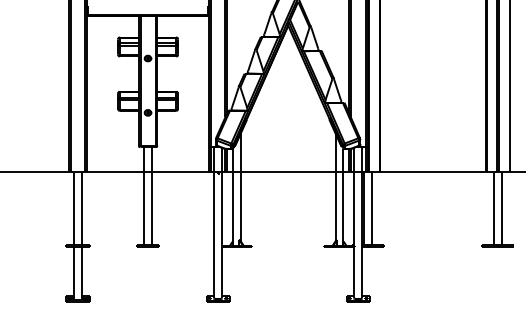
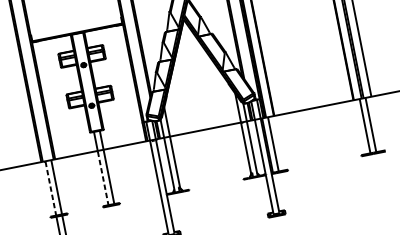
line: (74, 209) -> (51, 188), solid -> dashed
line: (144, 209) -> (103, 178), solid -> dashed

